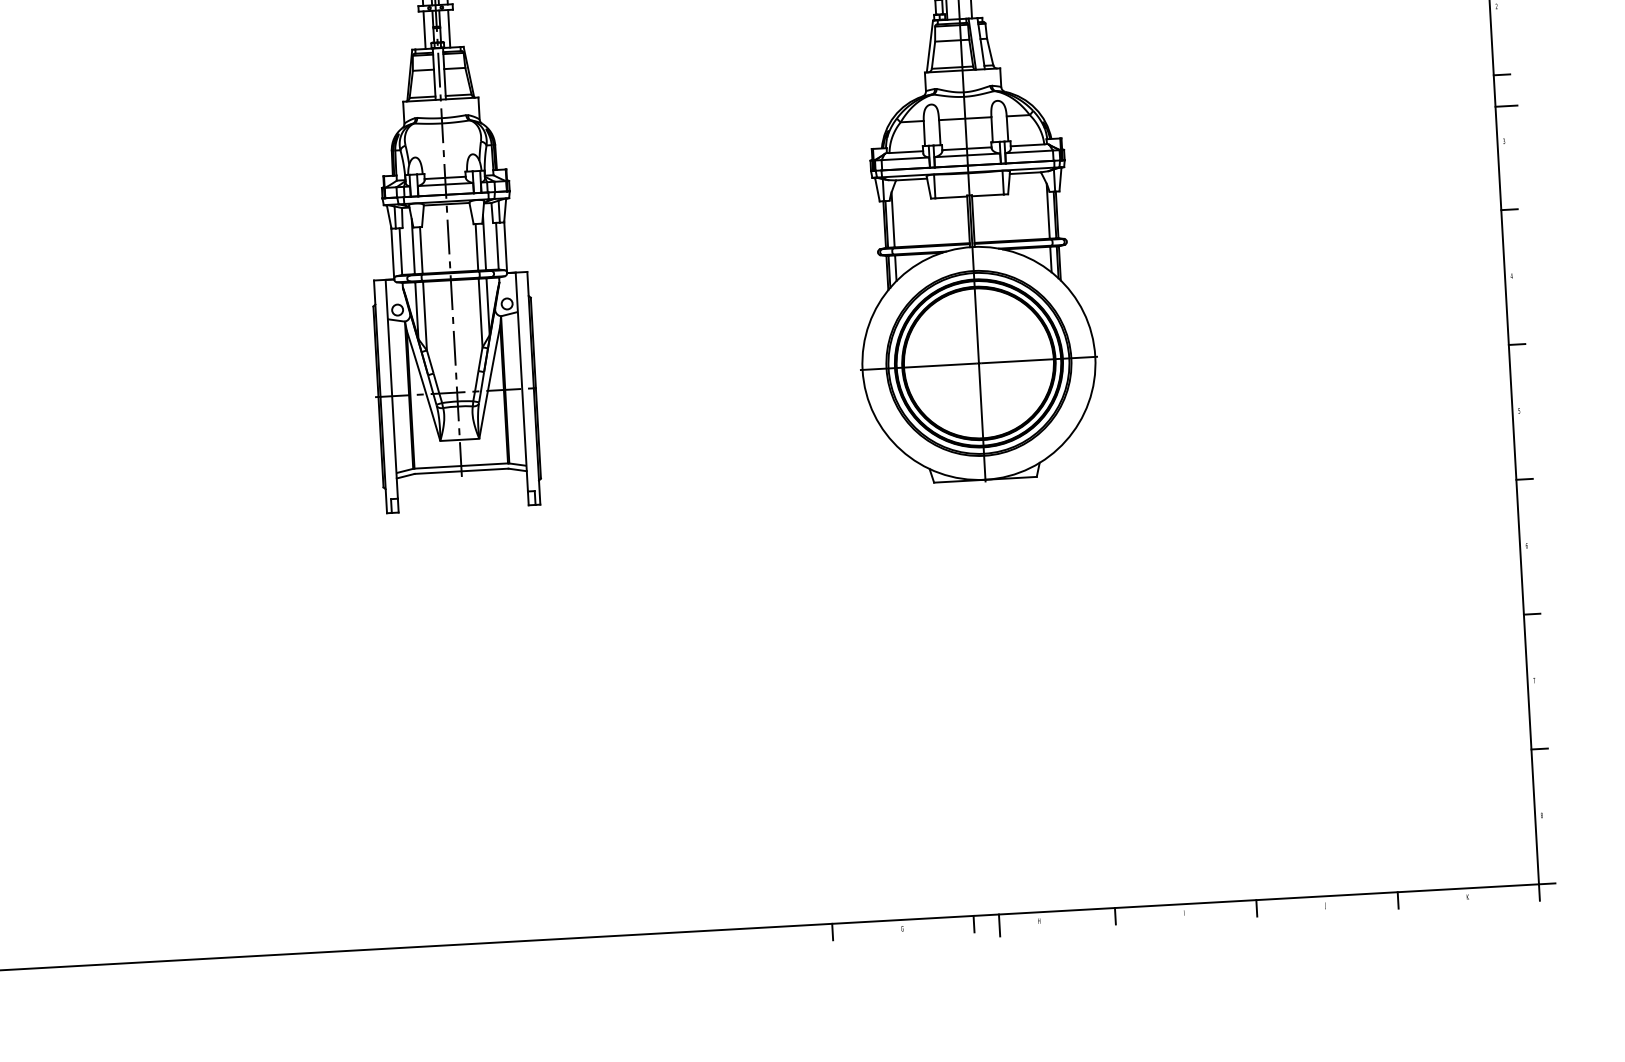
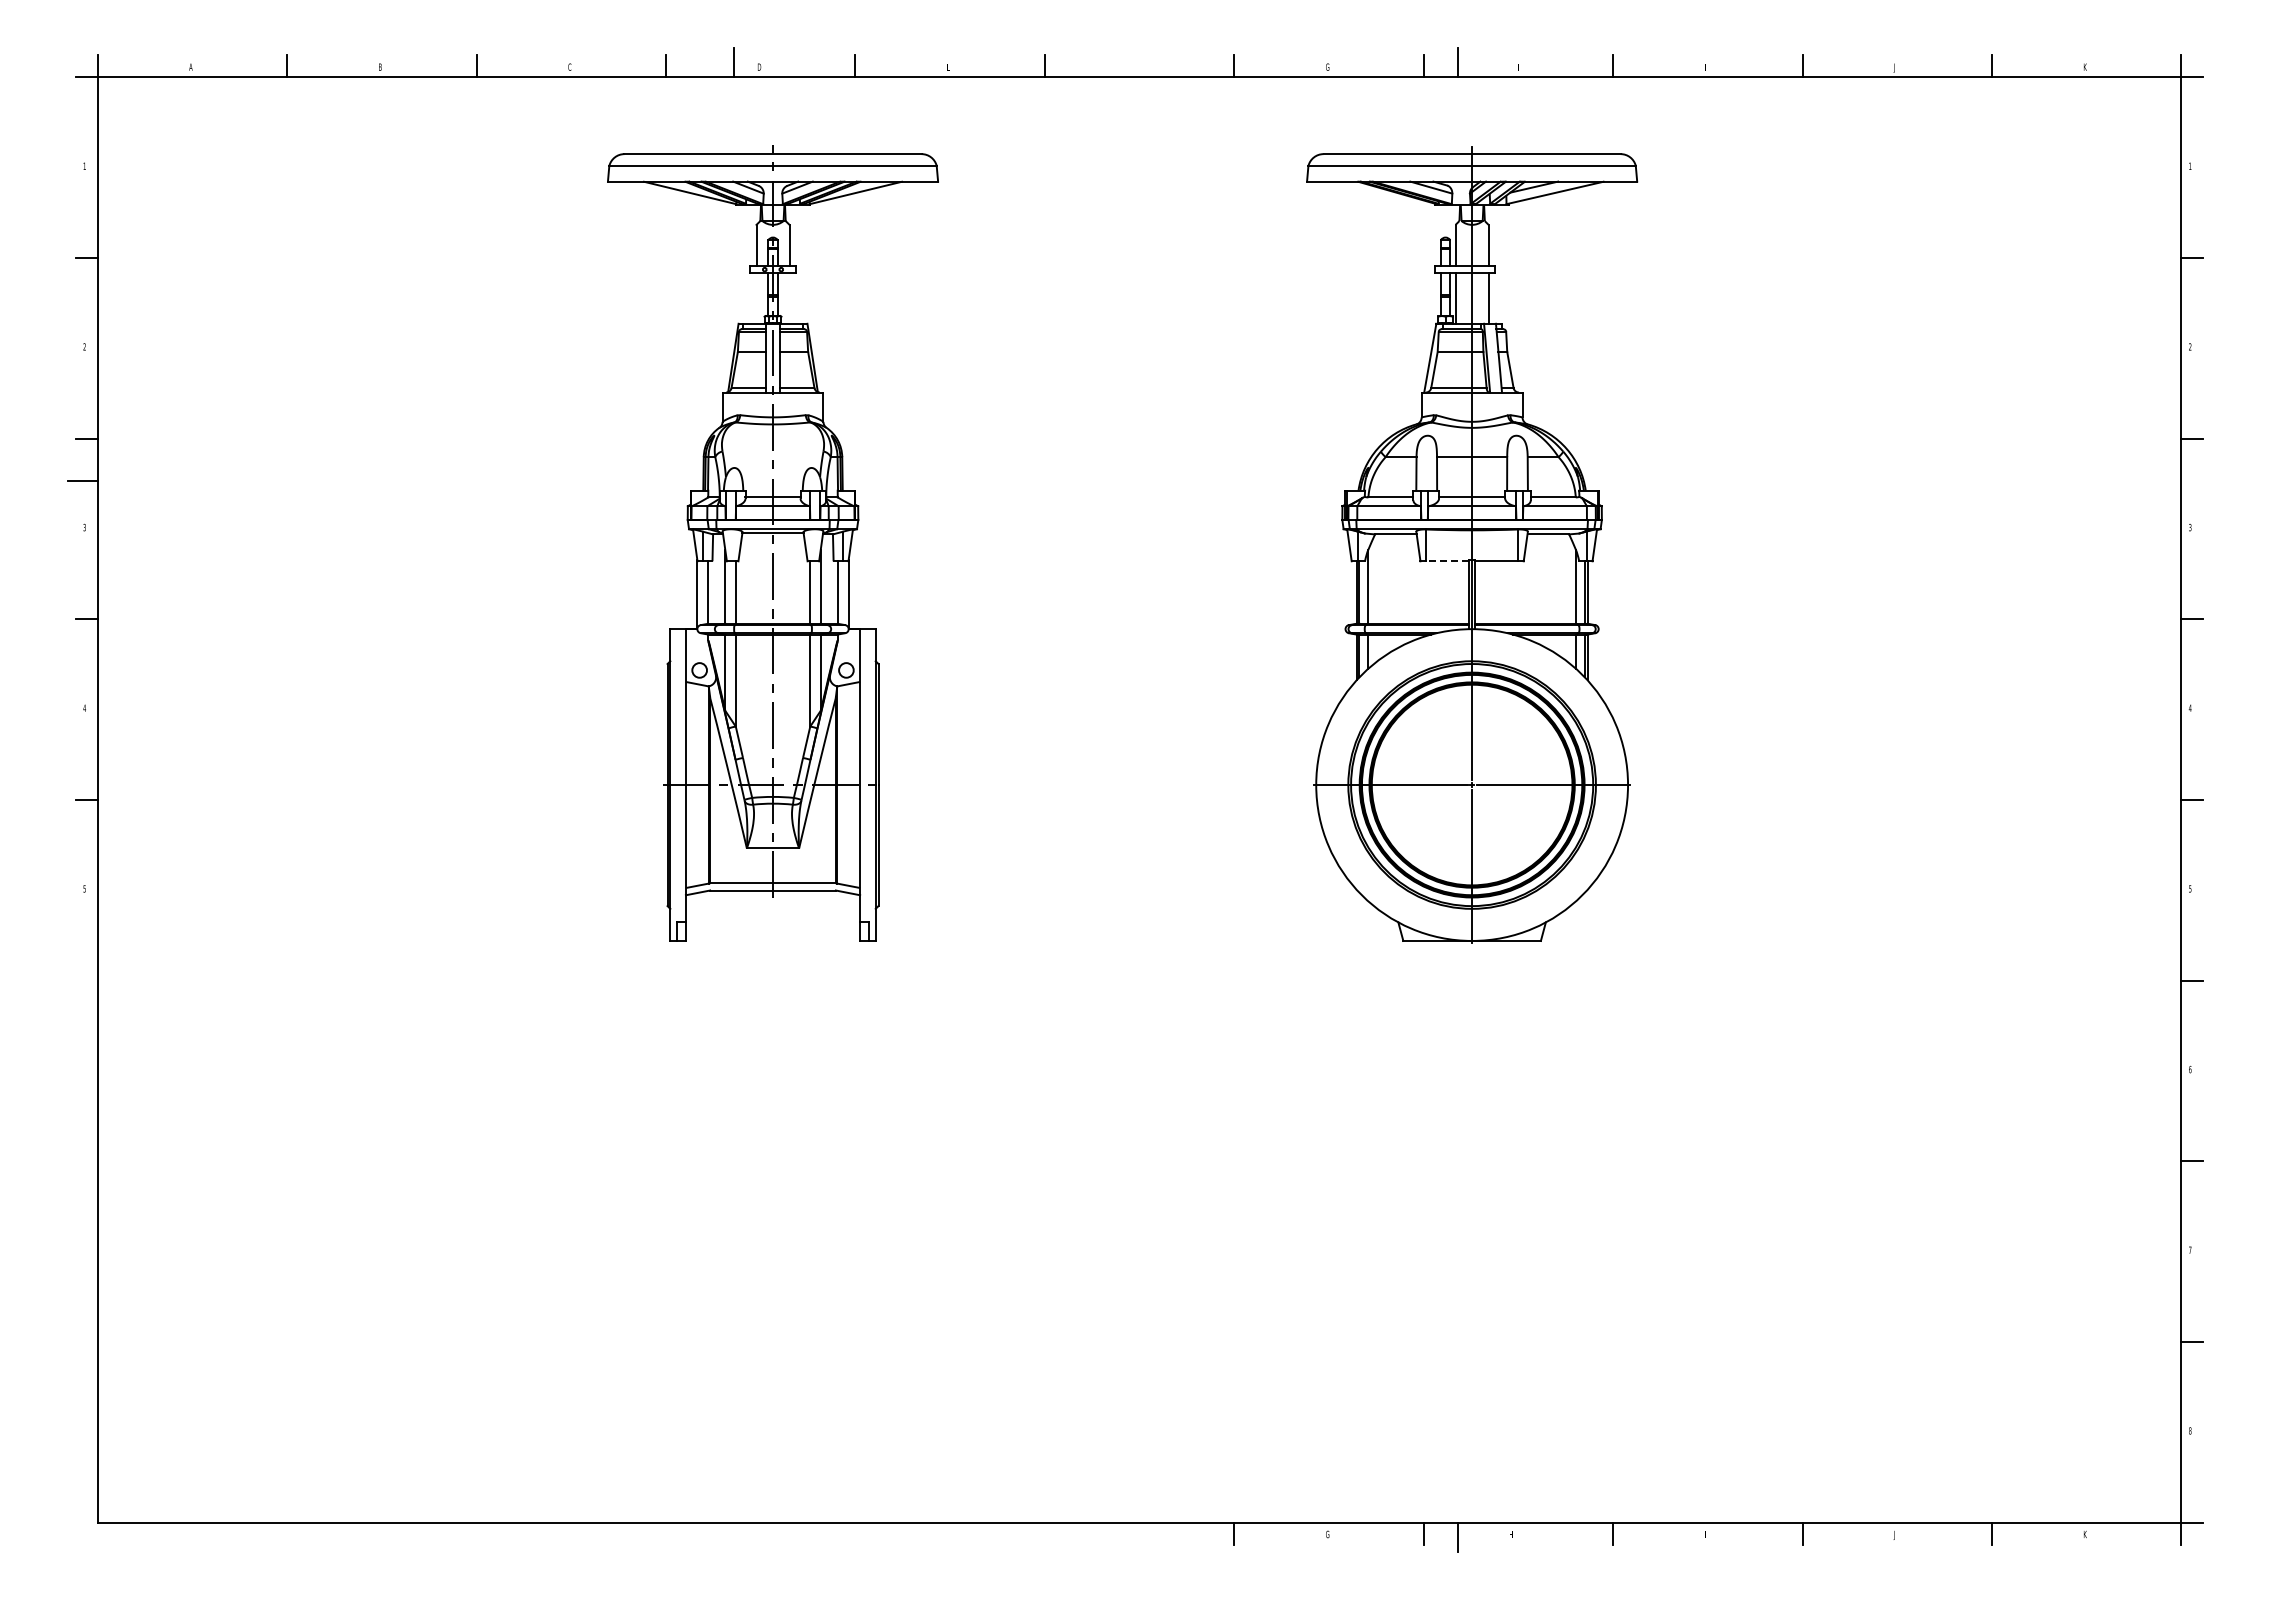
line: (449, 28) -> (789, 298), removed
line: (424, 30) -> (756, 298), removed
line: (1506, 105) -> (2195, 480), removed
line: (951, 197) -> (1447, 561), solid -> dashed

